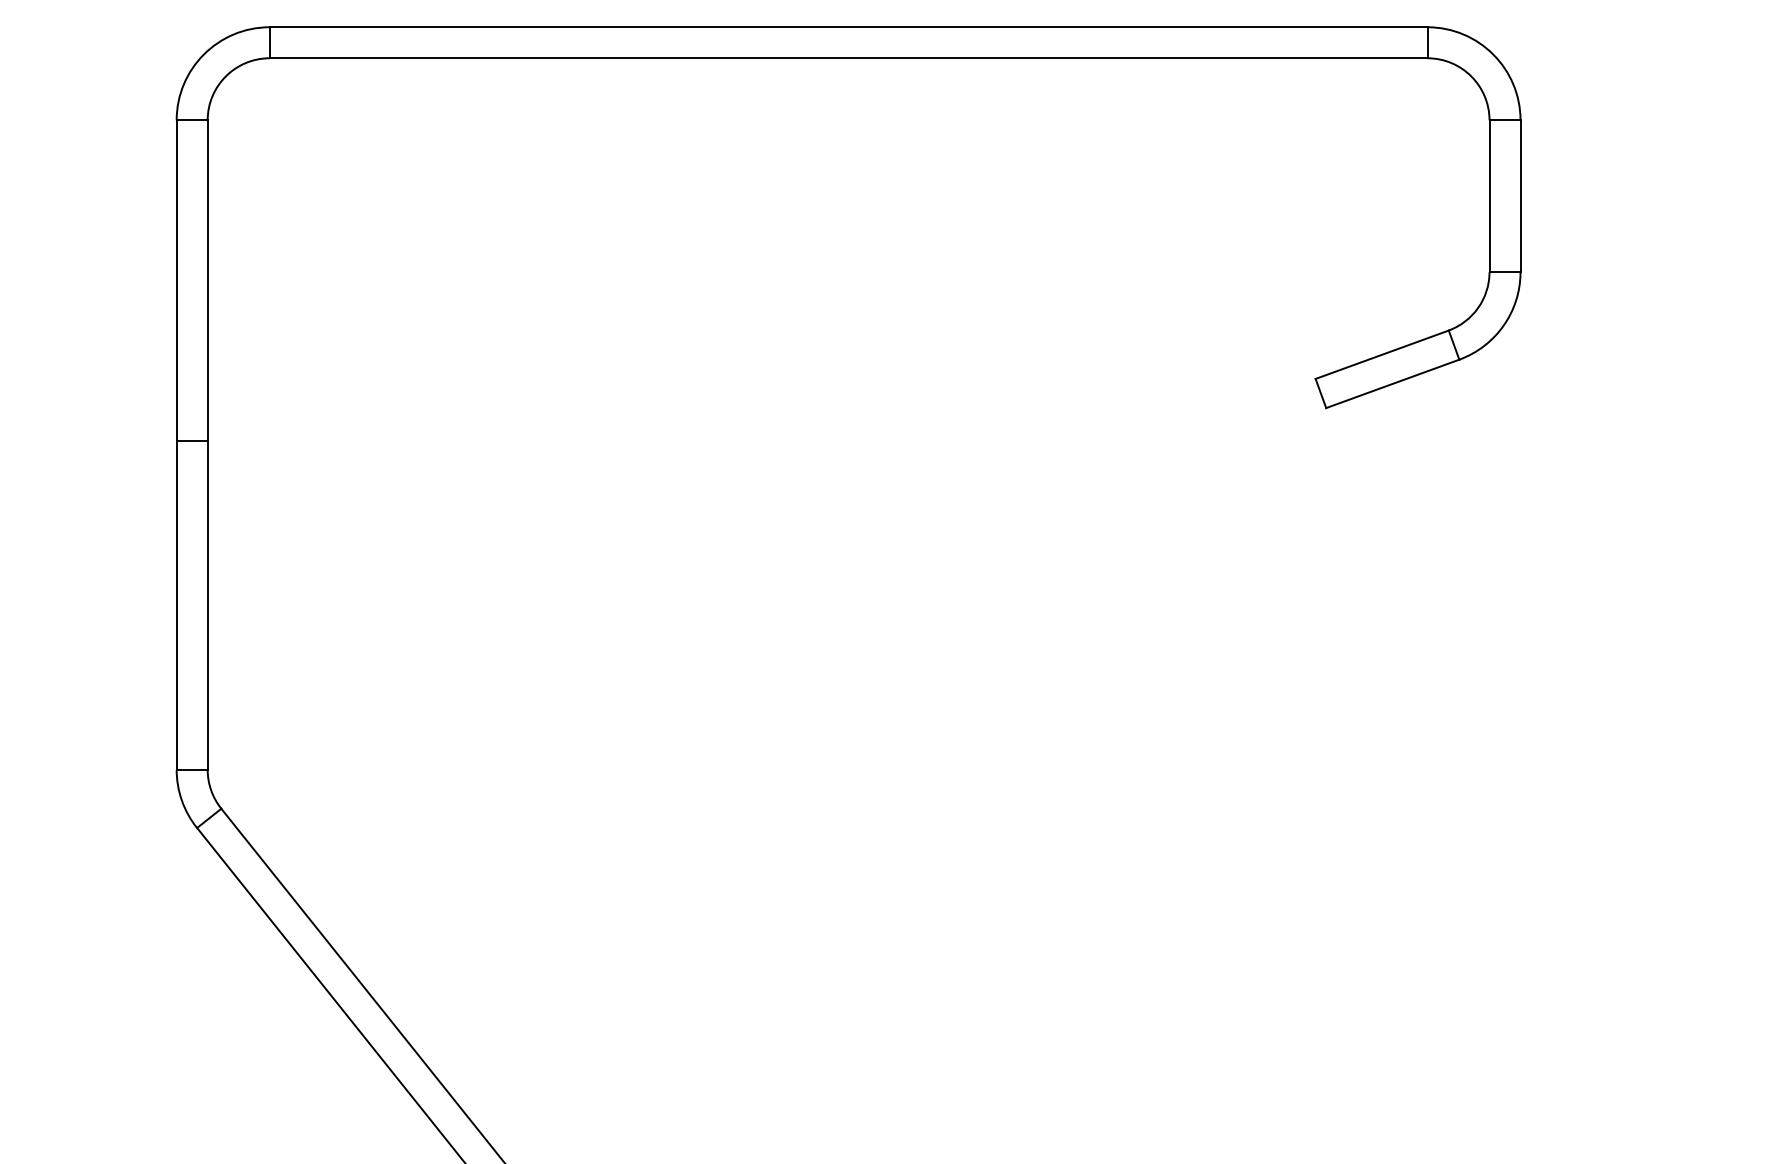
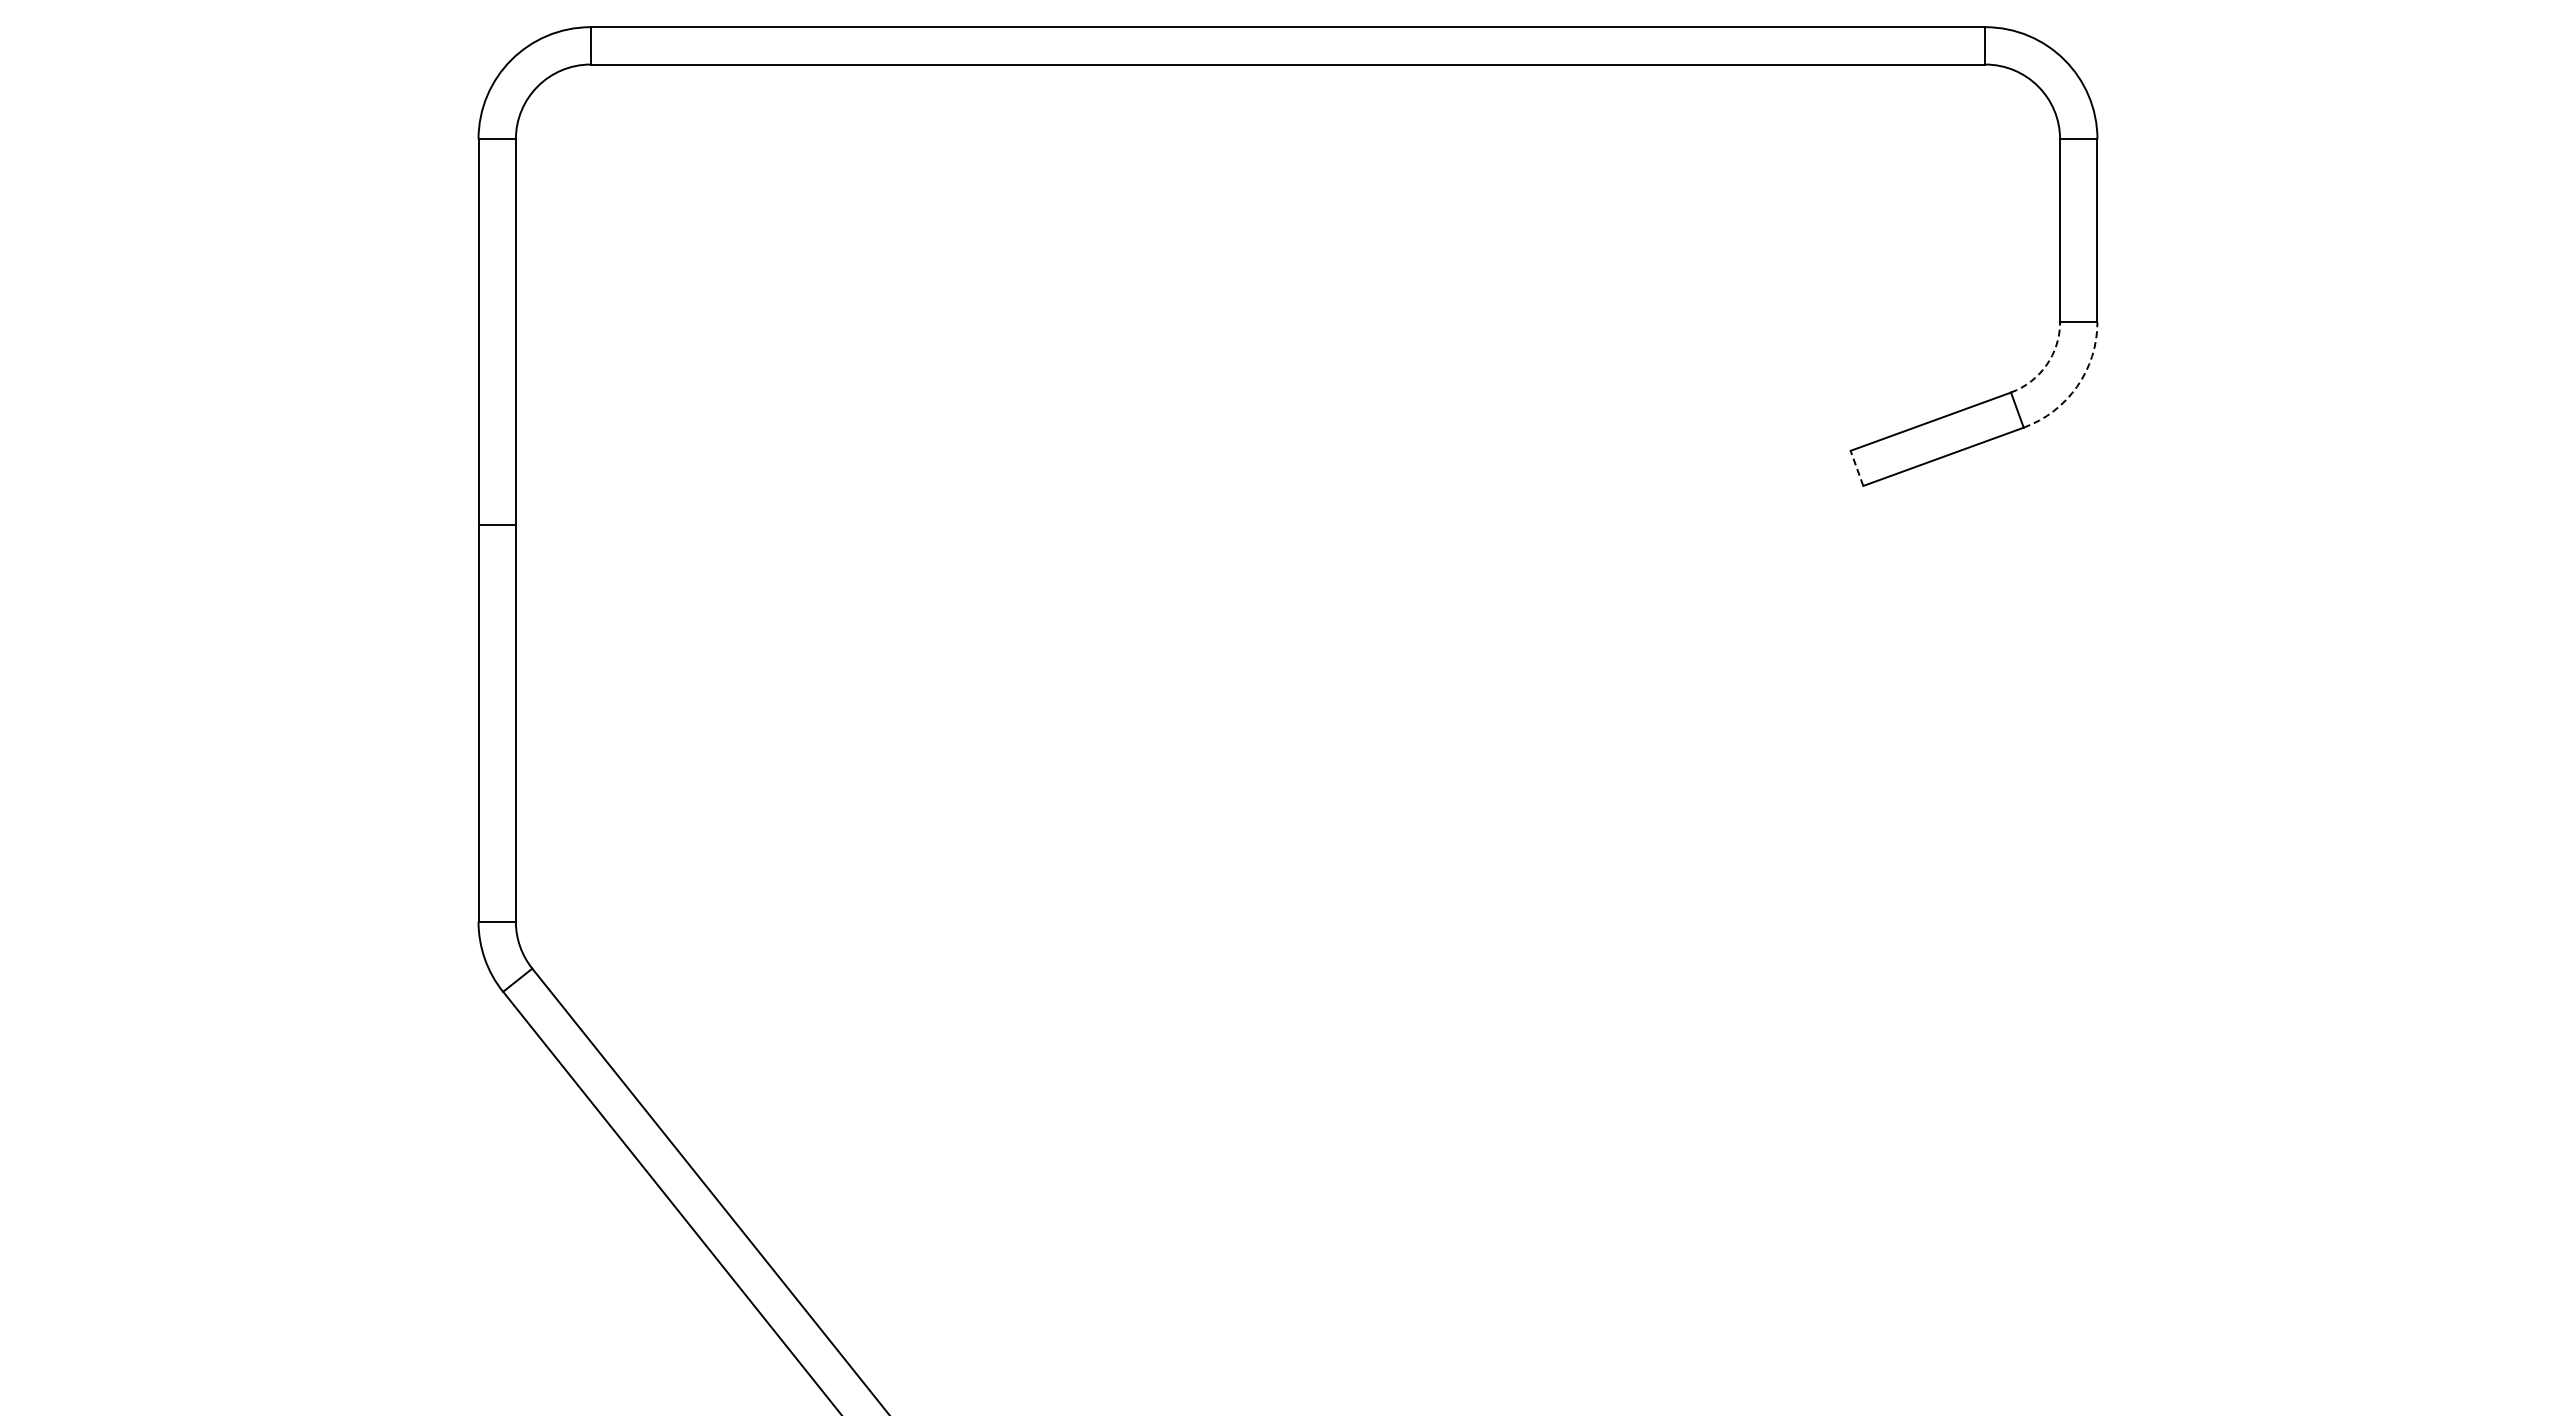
arc: (1478, 308) -> (2046, 365), solid -> dashed
arc: (1503, 325) -> (2077, 386), solid -> dashed
line: (1320, 393) -> (1856, 468), solid -> dashed

